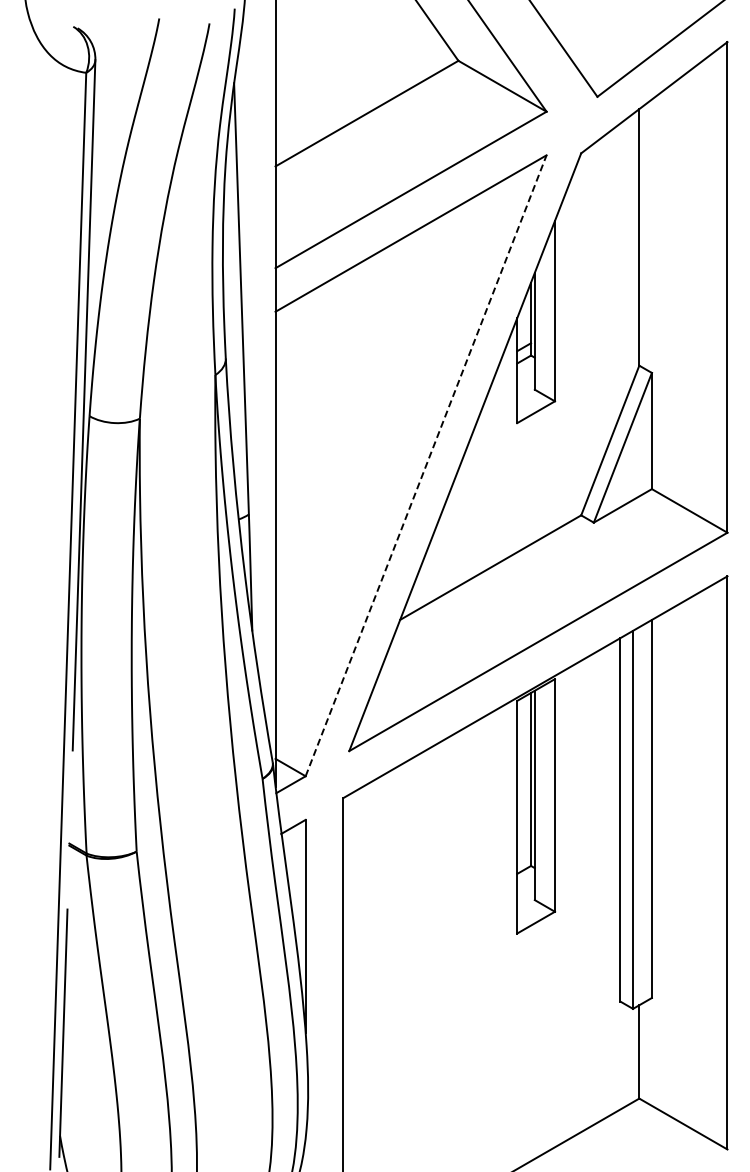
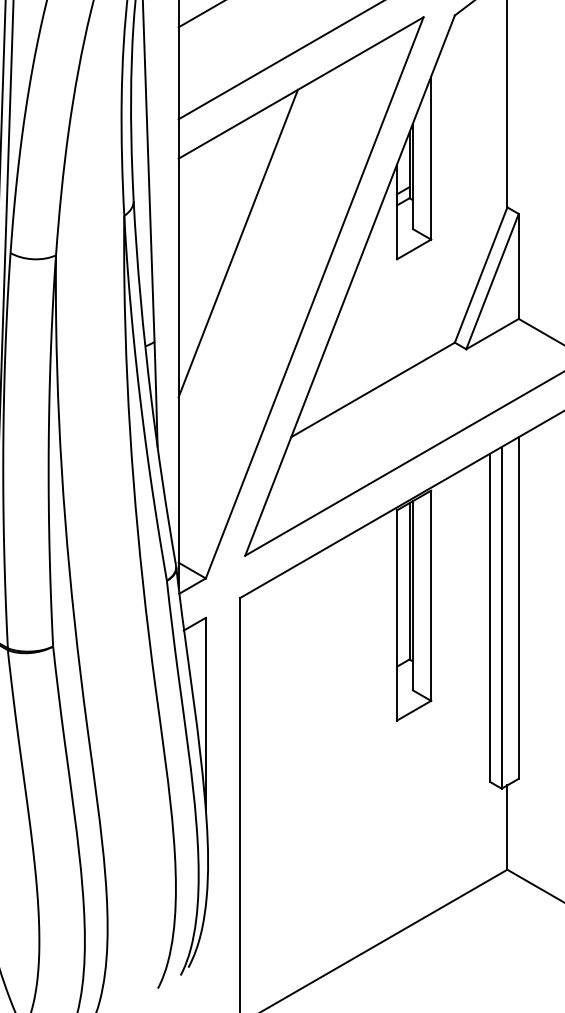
line: (341, 405) -> (238, 243), added
line: (426, 465) -> (315, 297), dashed -> solid

